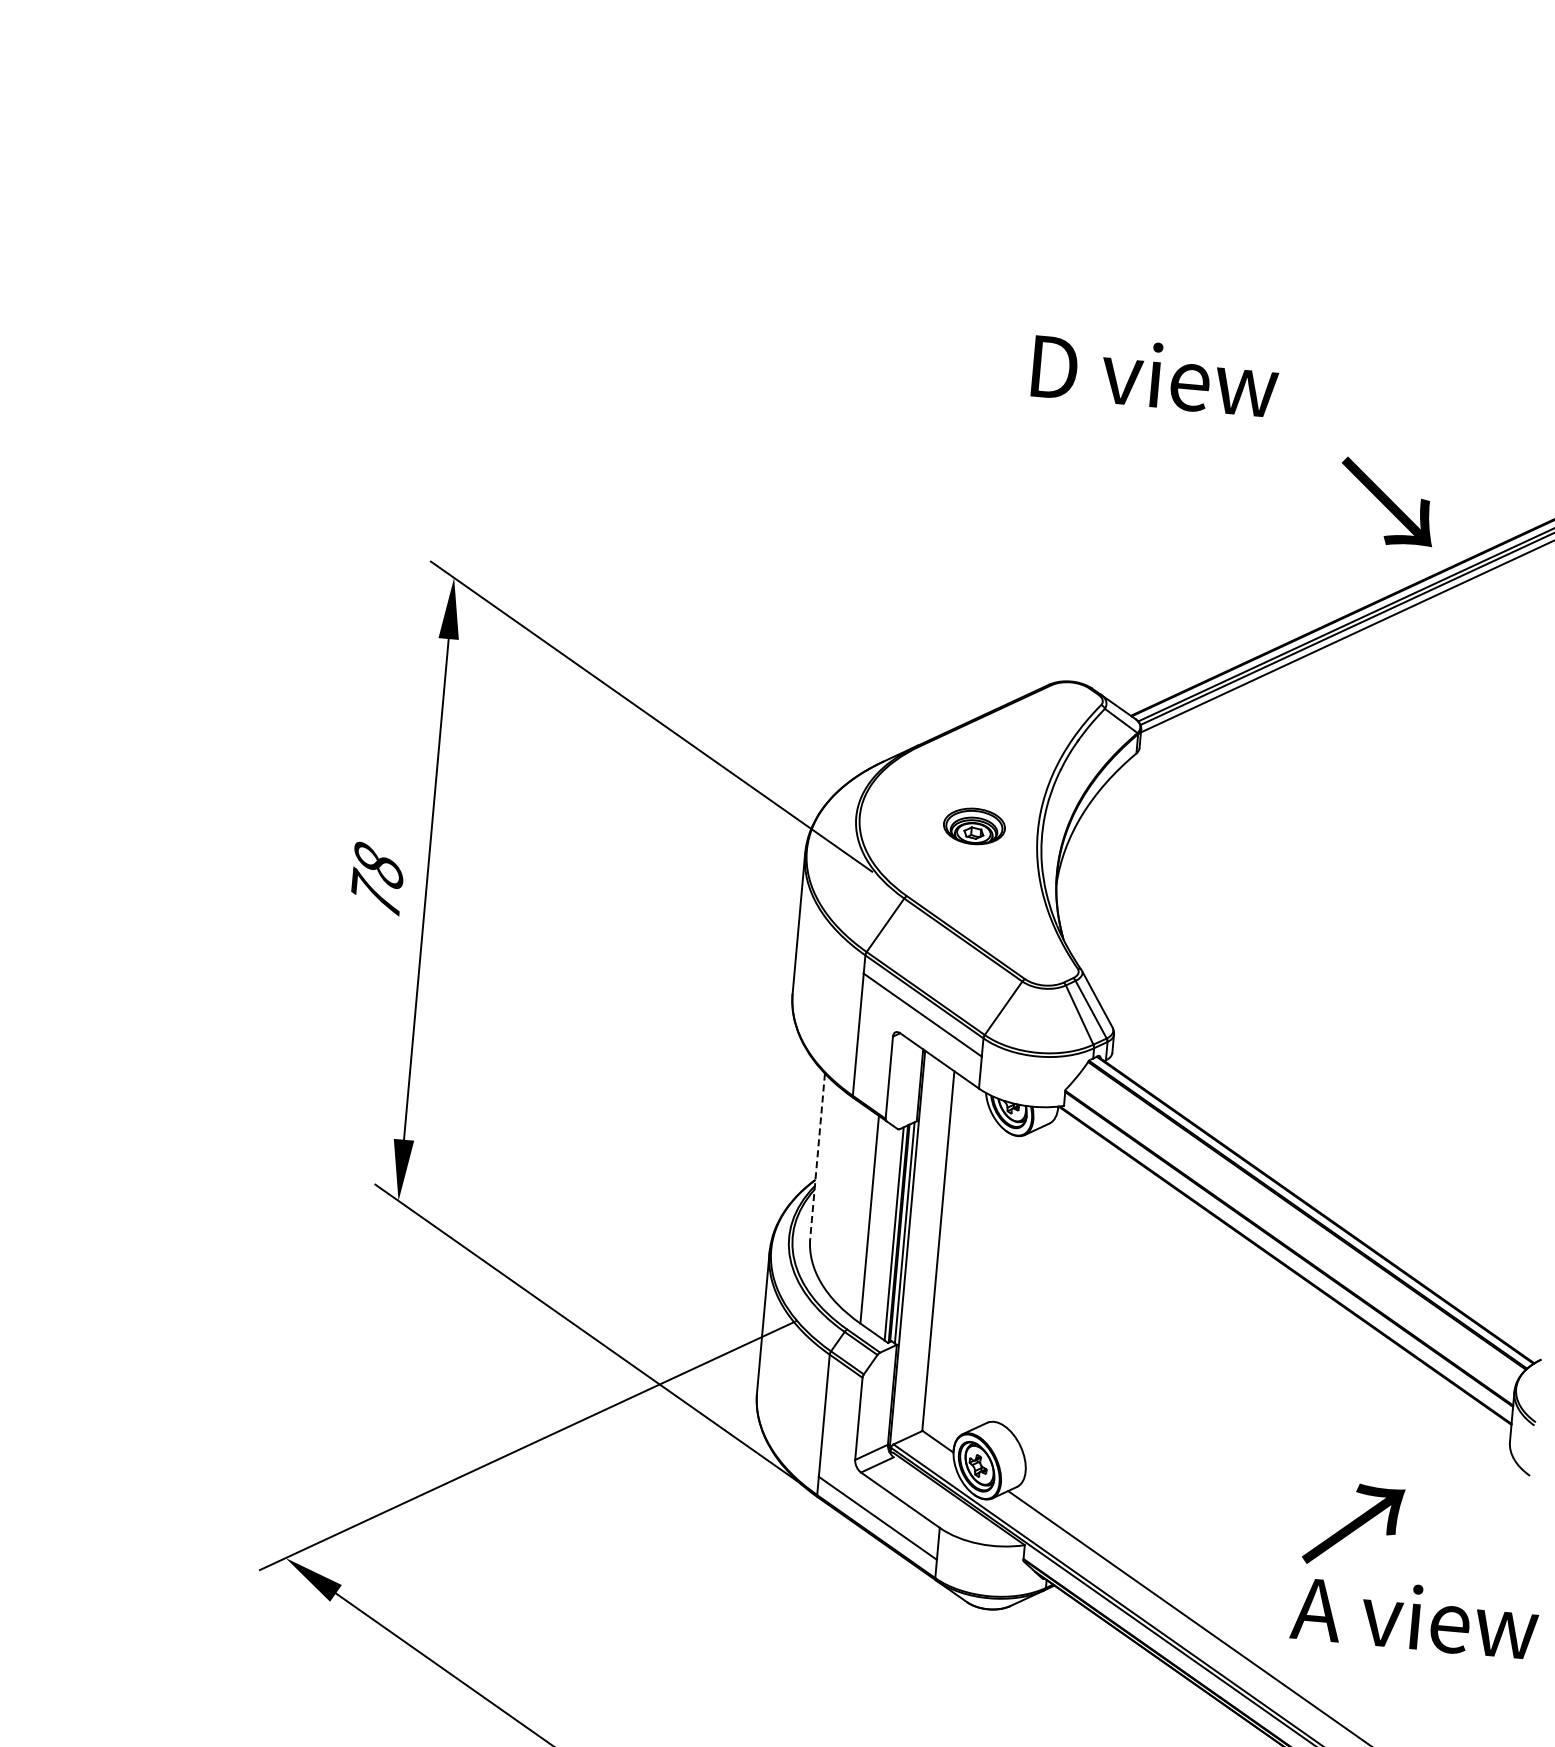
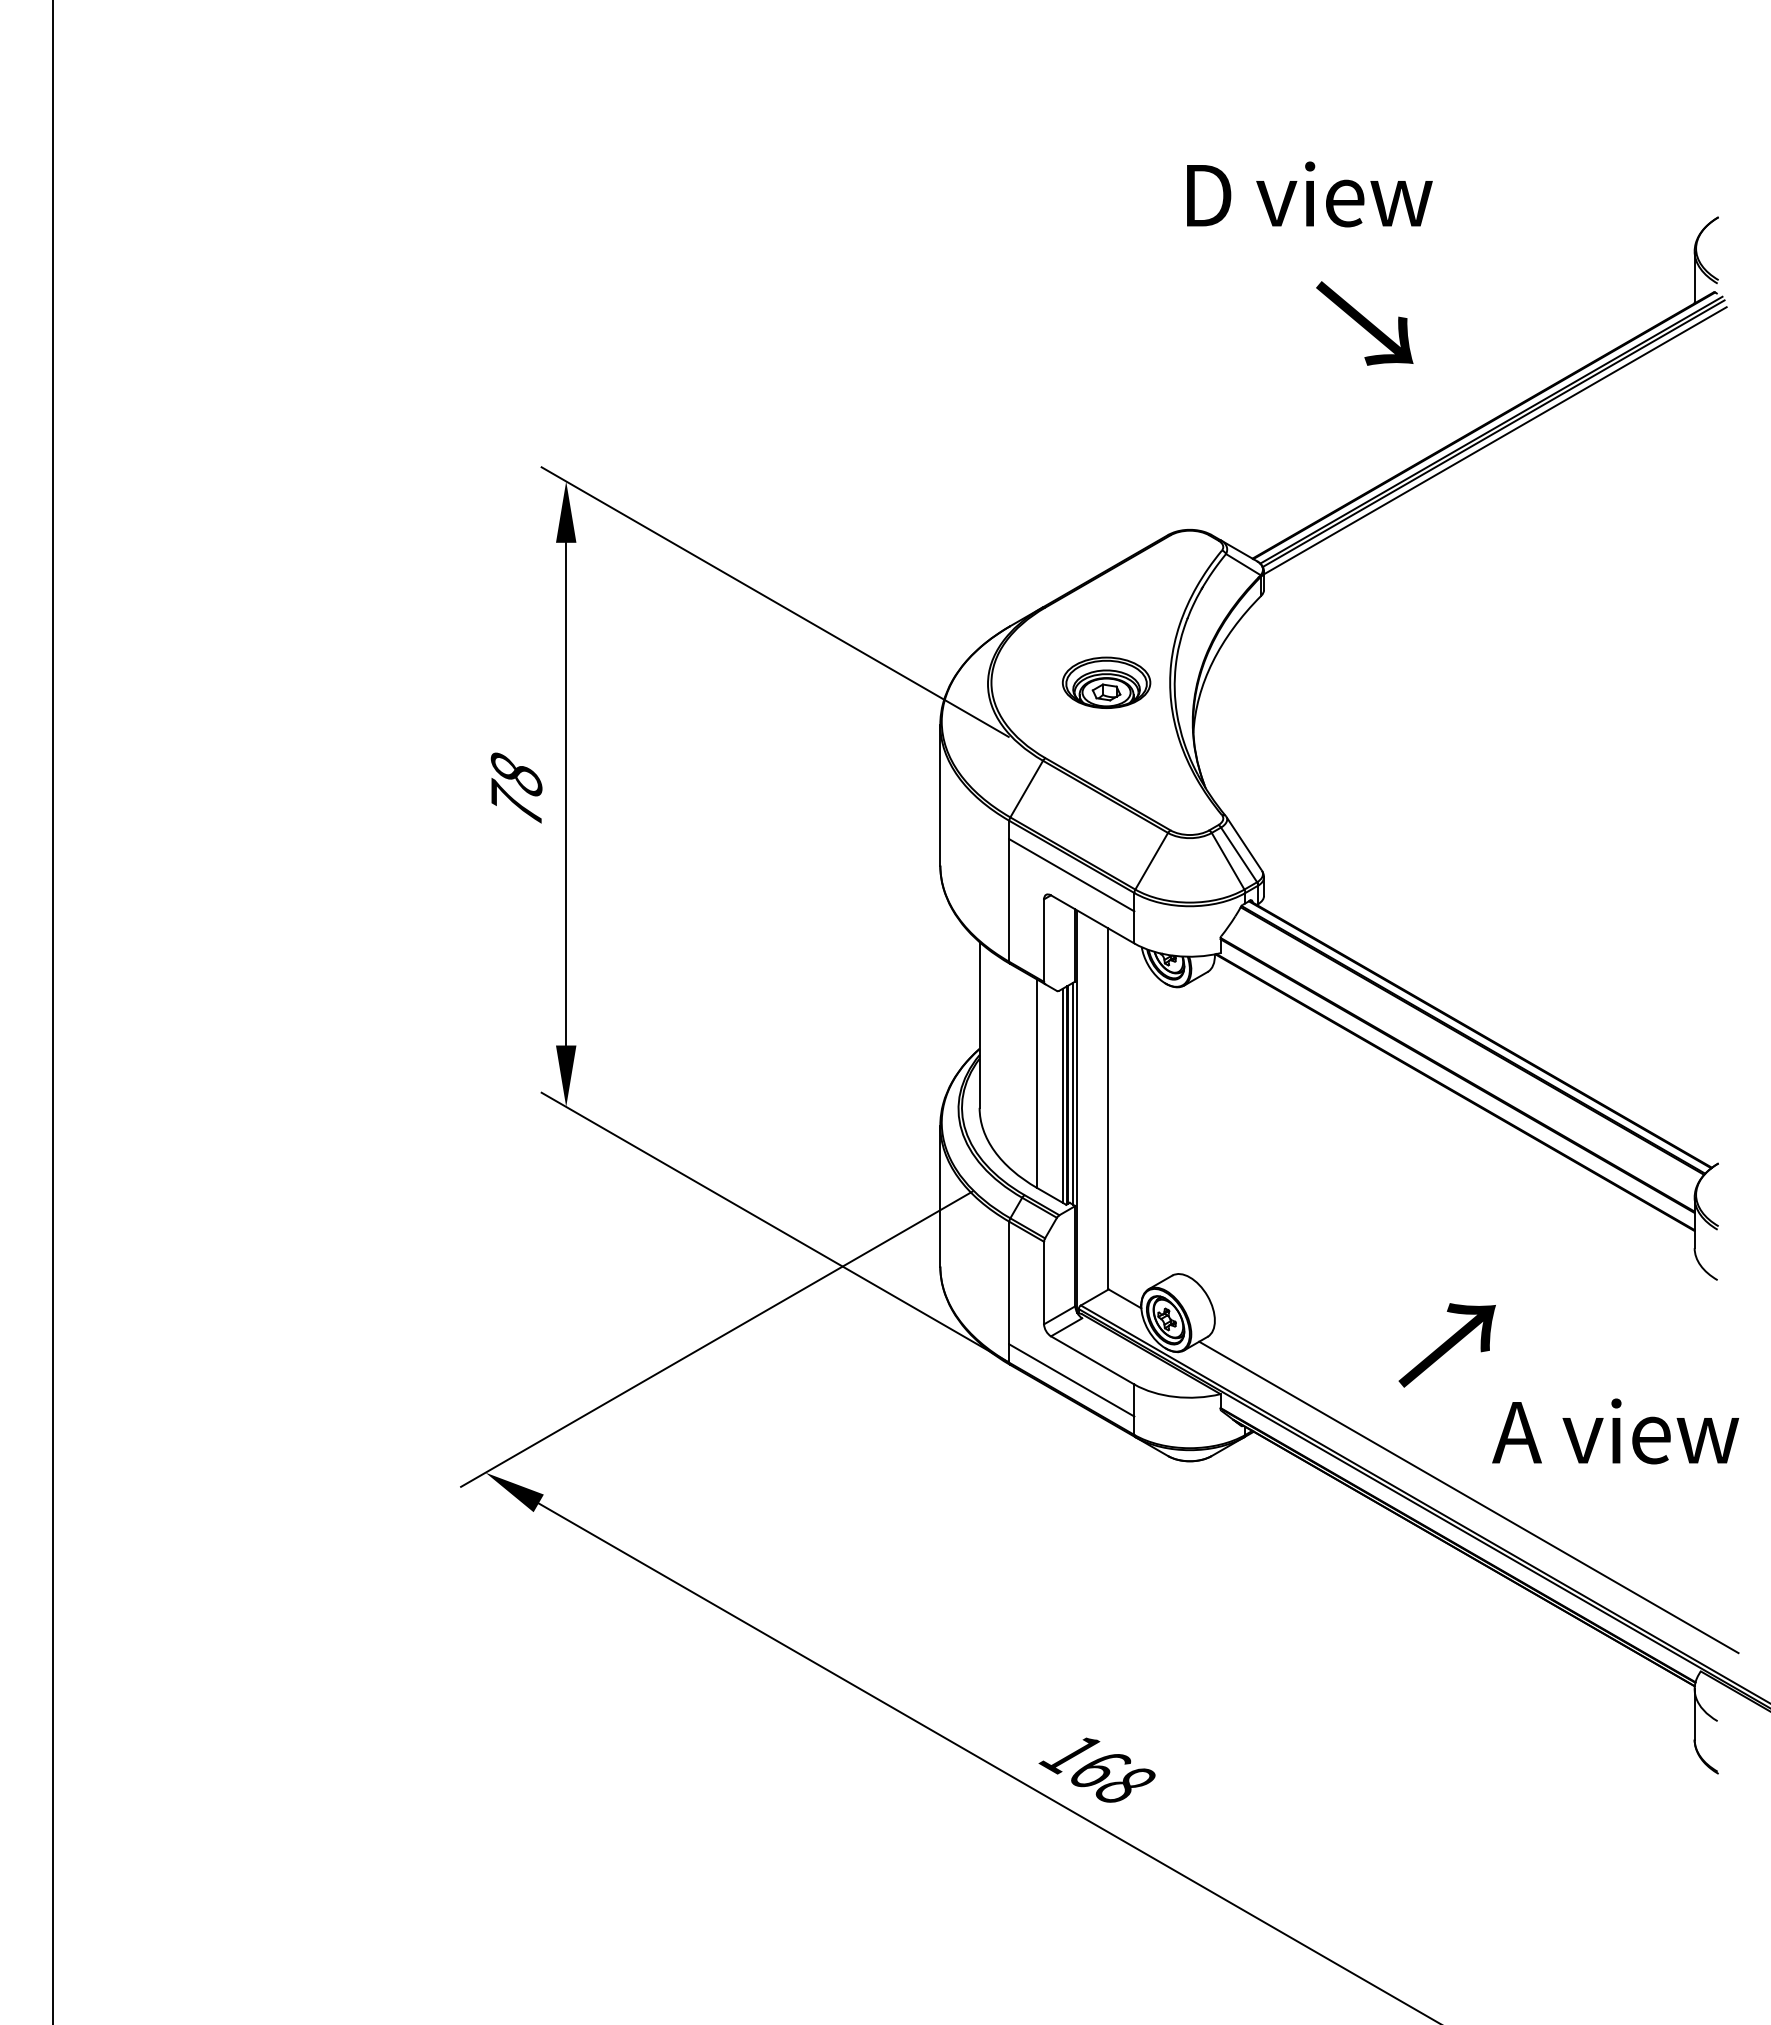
text: (1155, 375) -> (1309, 194), moved
text: (1386, 502) -> (1364, 323), moved
part: (974, 826) -> (1106, 682), size x1.43
line: (817, 1156) -> (979, 1025), dashed -> solid
text: (1352, 1525) -> (1446, 1345), moved

